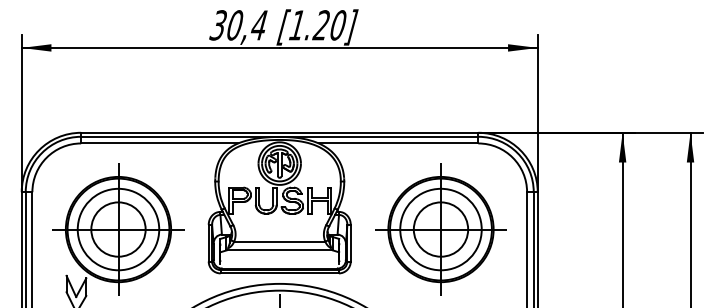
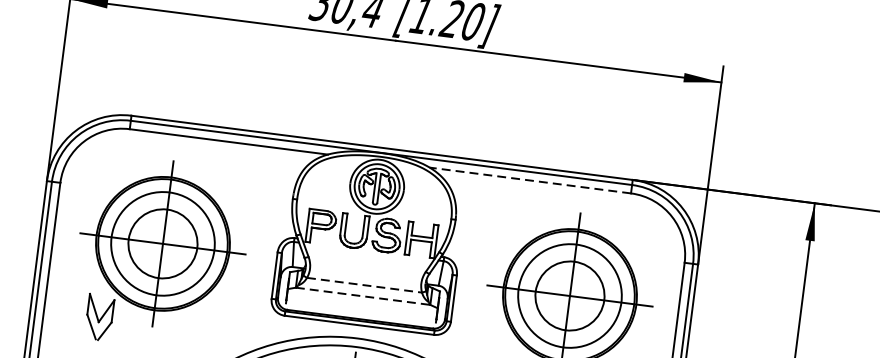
line: (398, 143) -> (530, 180), solid -> dashed
line: (279, 241) -> (364, 284), solid -> dashed
line: (280, 250) -> (364, 296), solid -> dashed

